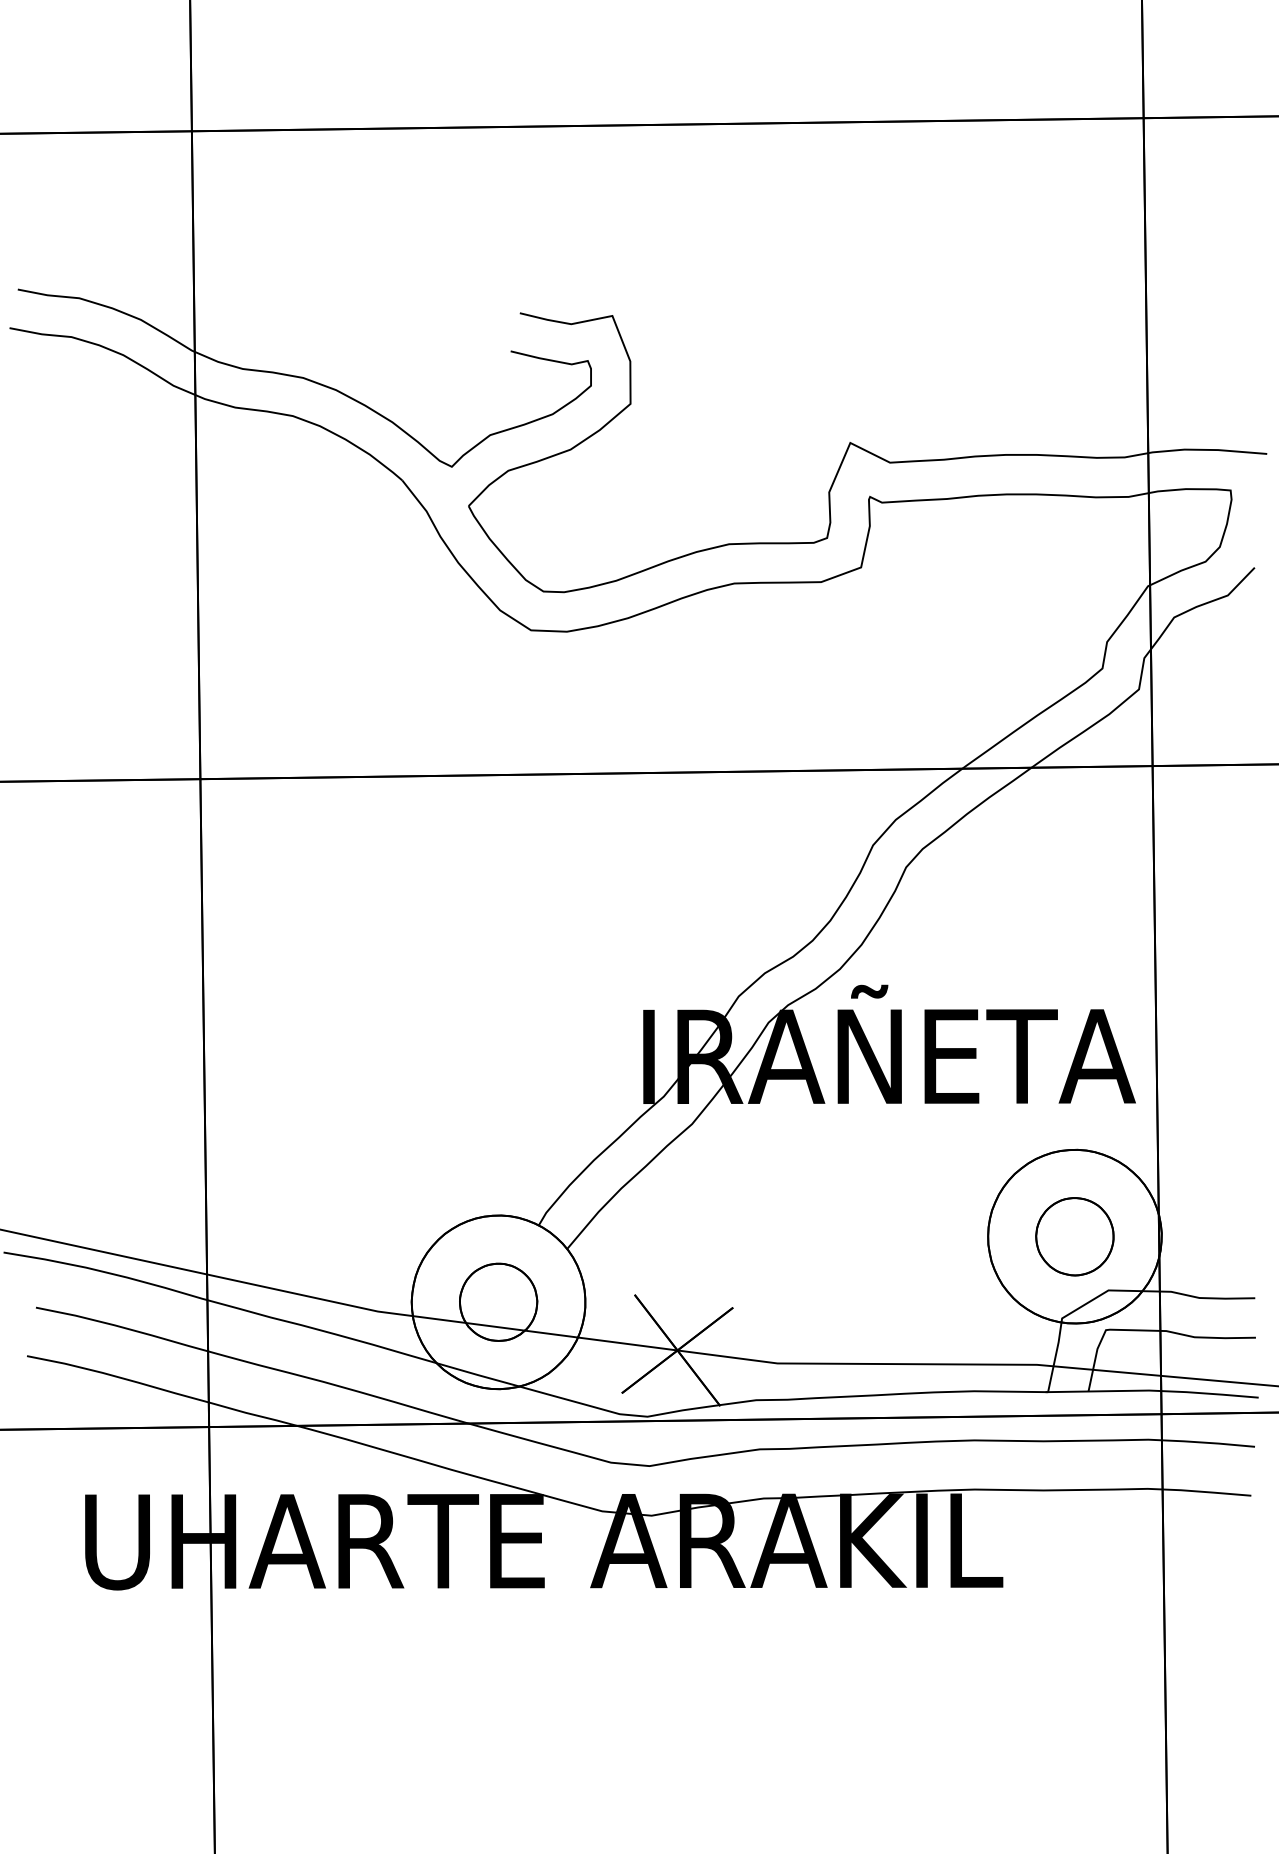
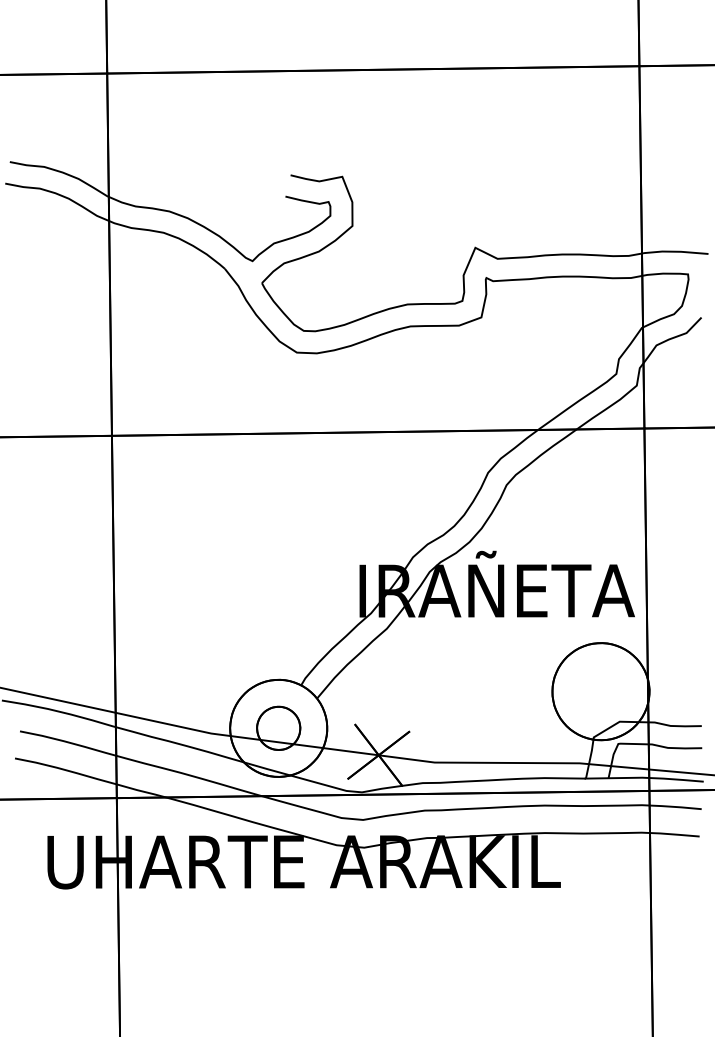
part: (1074, 1236) -> (600, 691), removed

